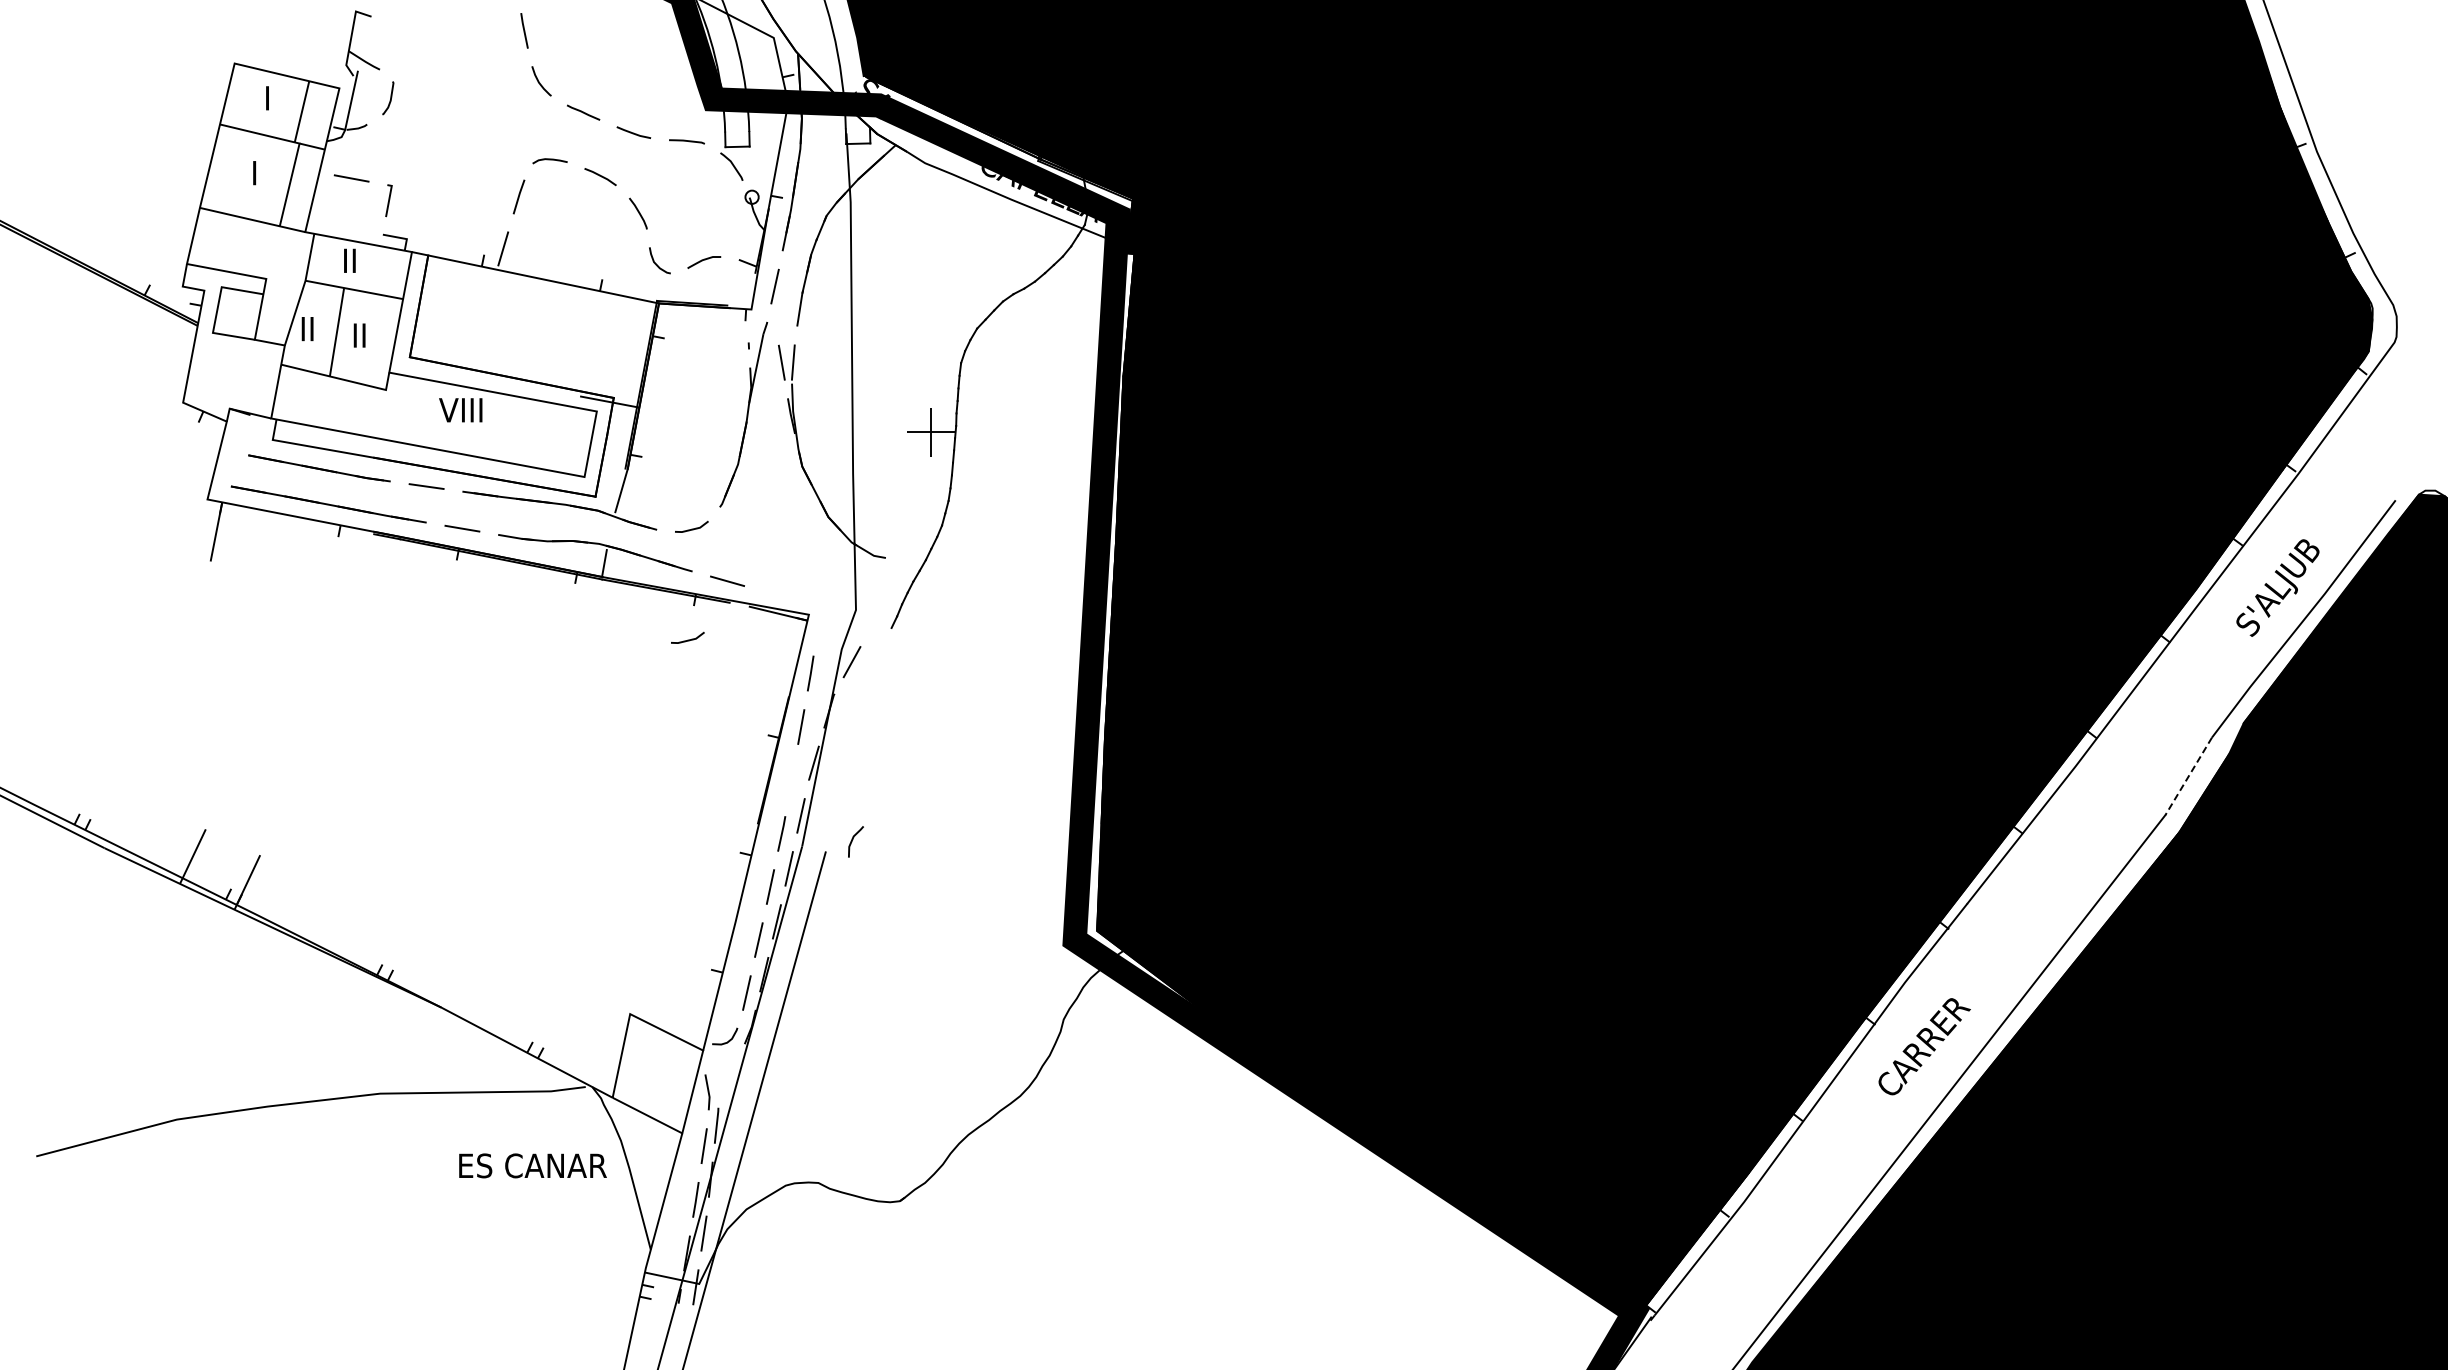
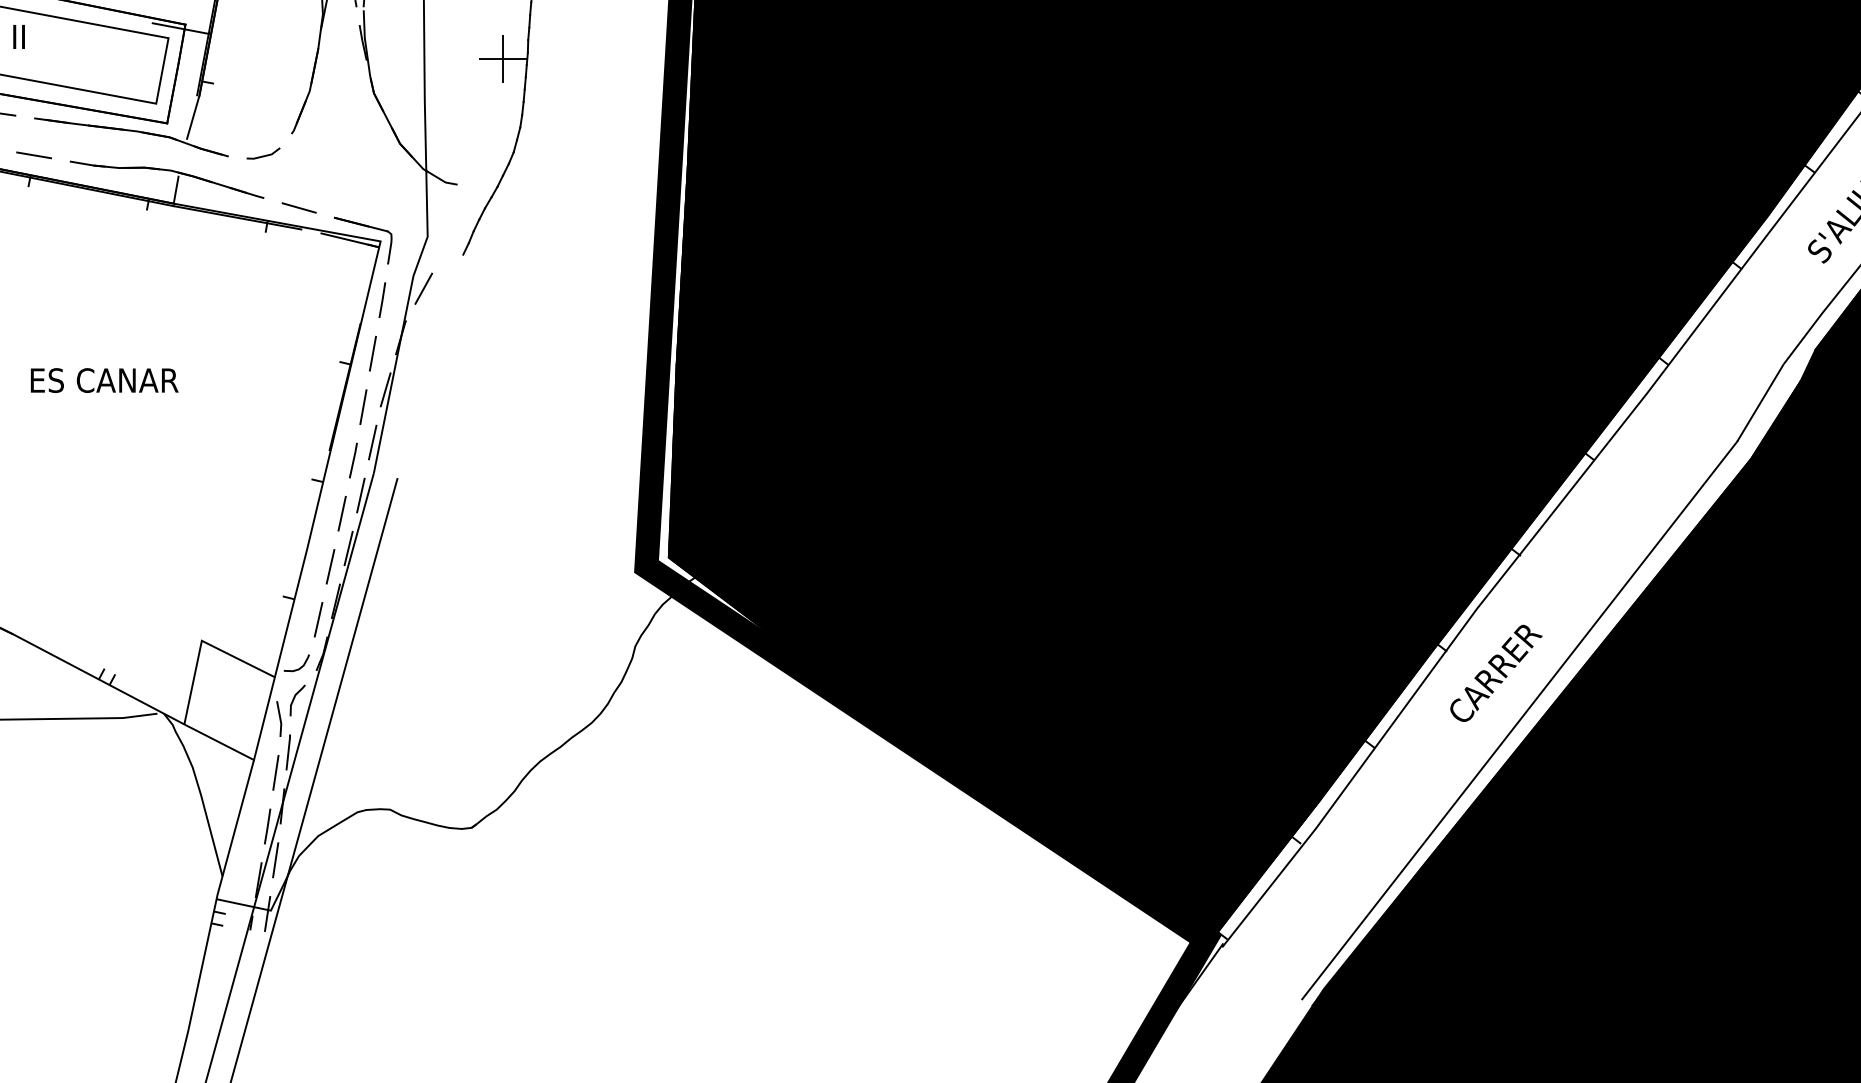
text: (460, 410) -> (32, 37), VIII -> II
part: (794, 600) -> (366, 227), added
line: (687, 639) -> (259, 266), removed
line: (2188, 776) -> (1760, 403), dashed -> solid
line: (791, 780) -> (363, 407), added
line: (853, 839) -> (295, 698), moved
text: (532, 1165) -> (104, 380), moved

